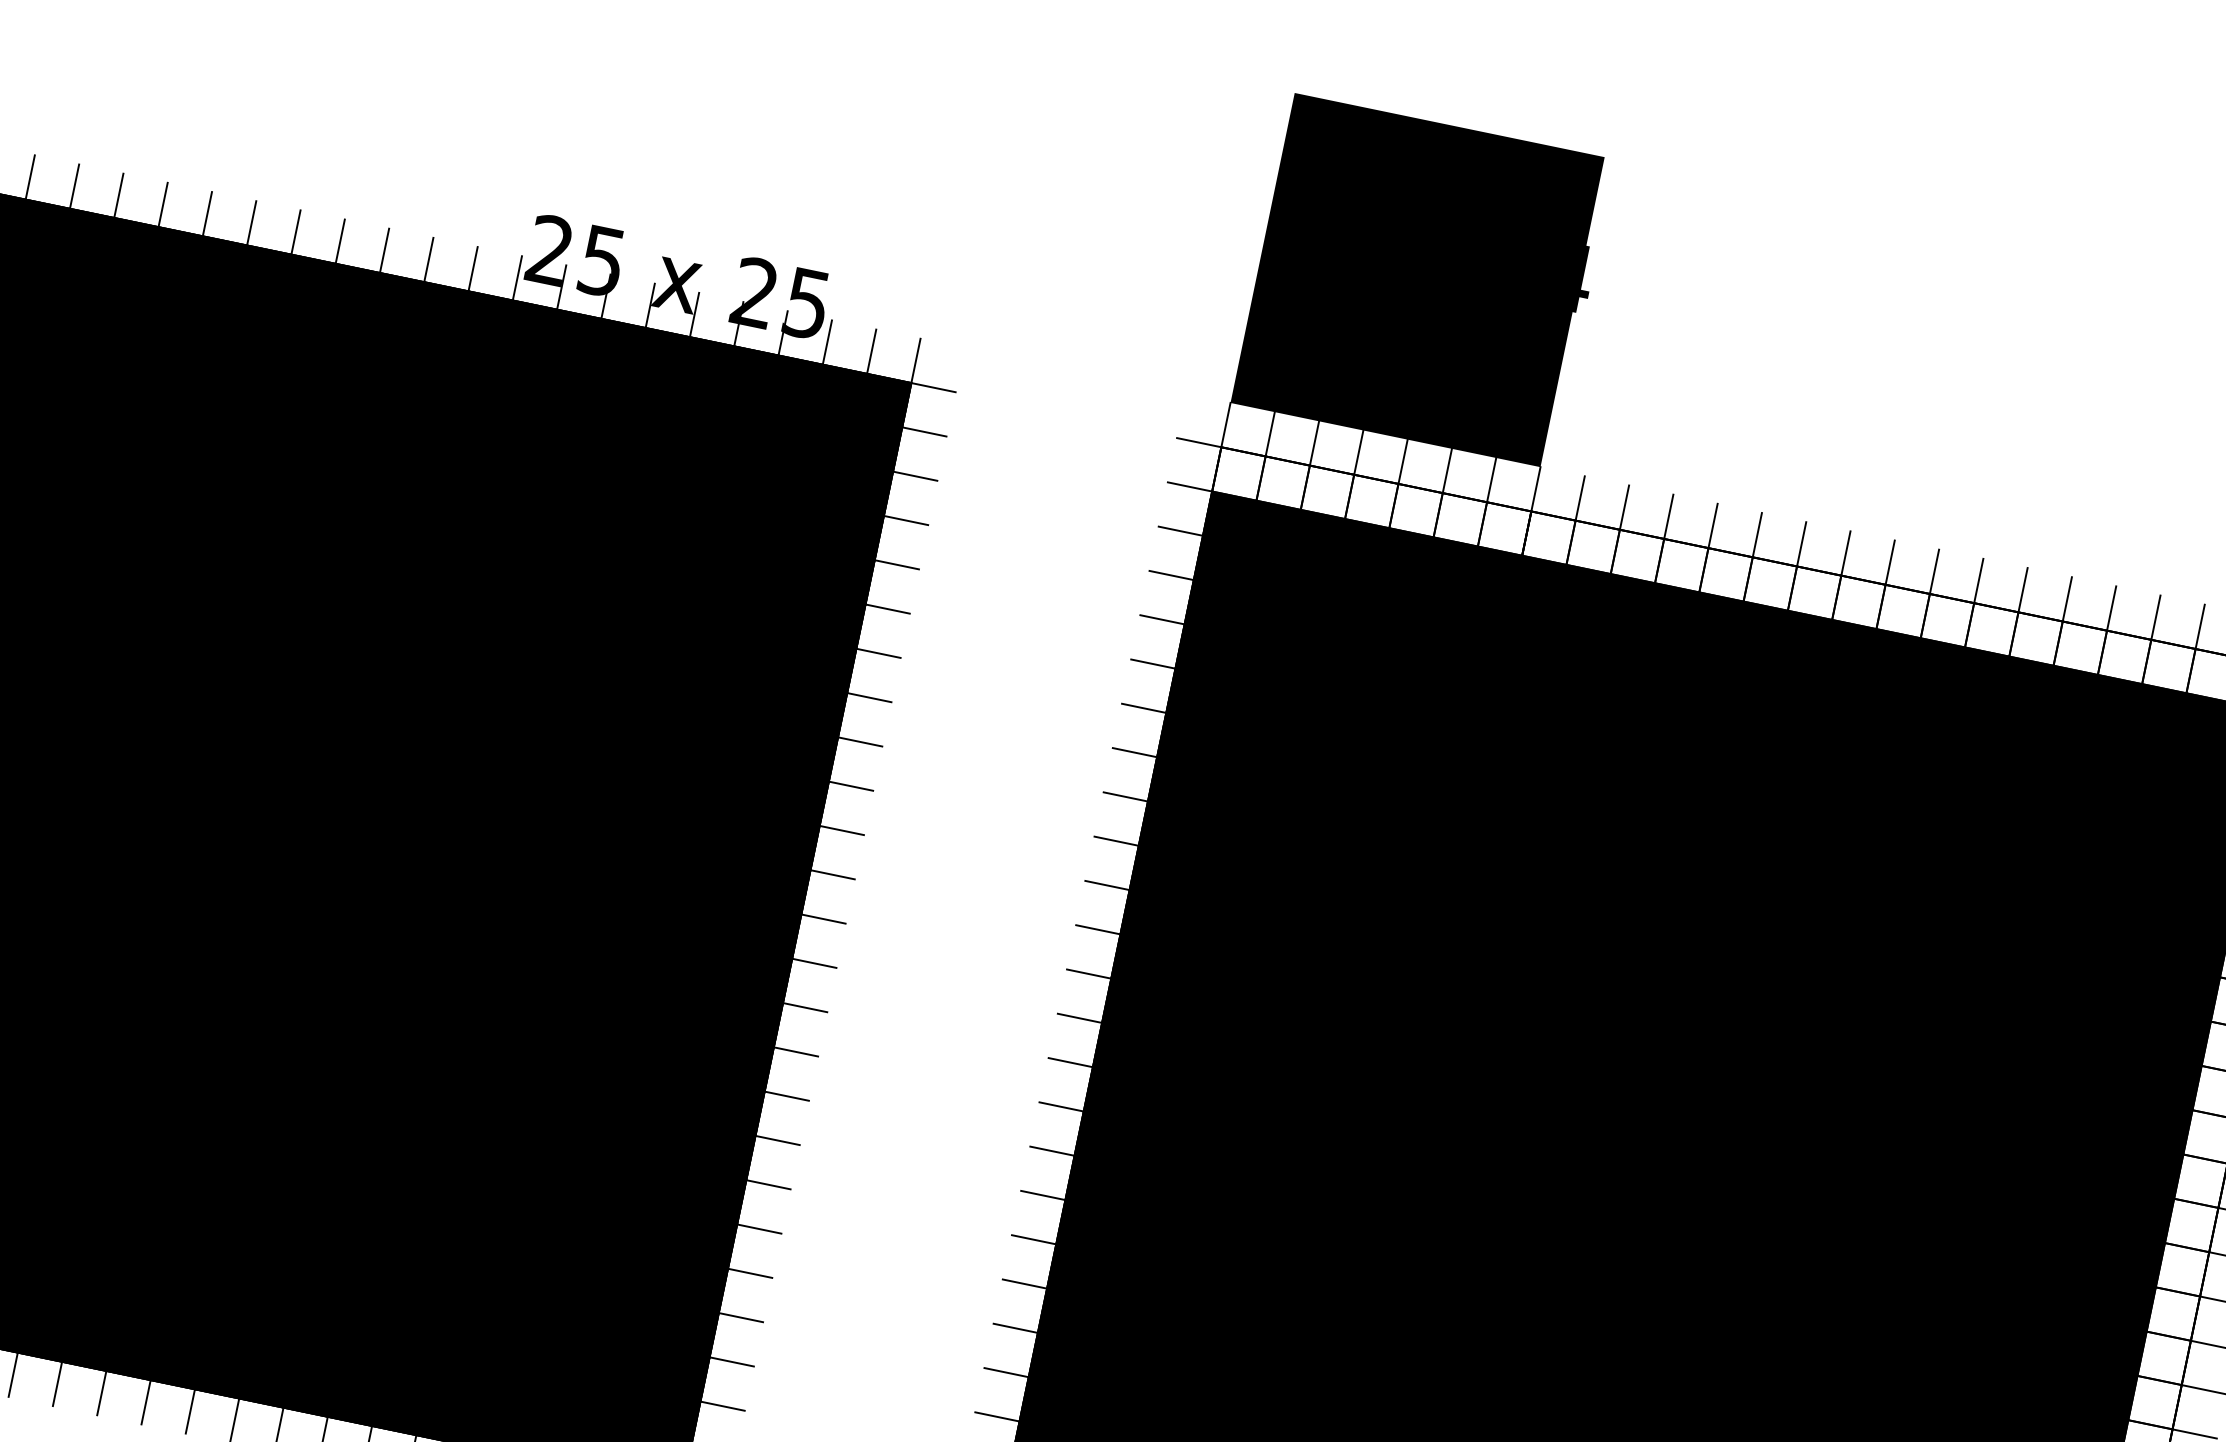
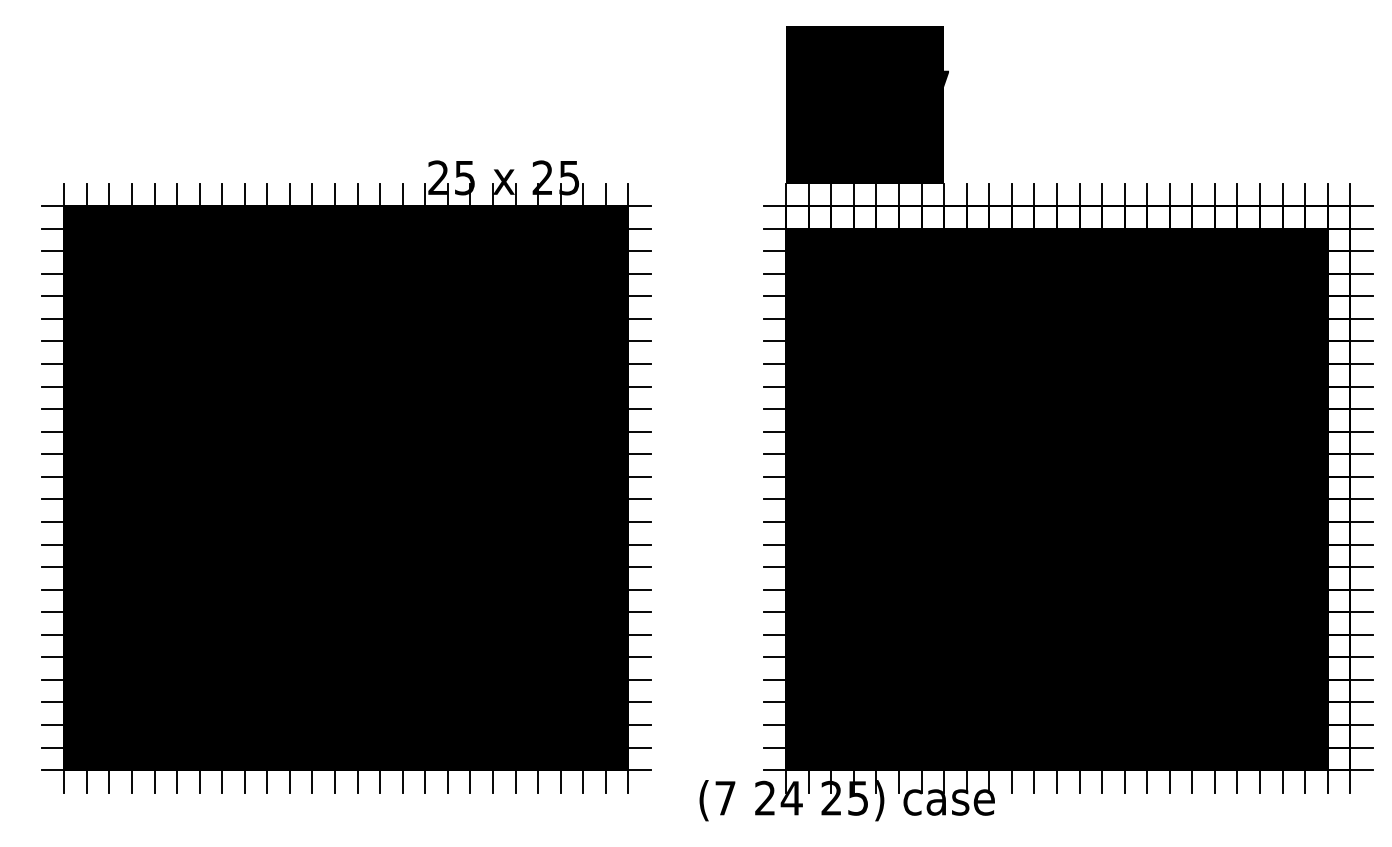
text: (1586, 279) -> (947, 87), 4 -> 7

